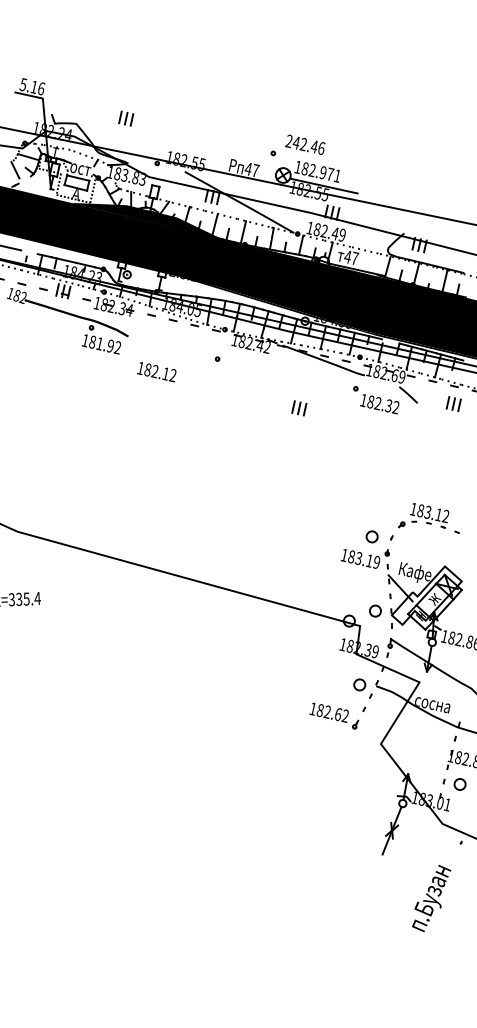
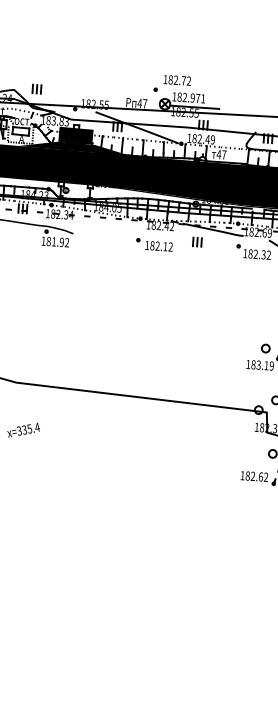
part: (126, 118) -> (37, 89), moved
text: (305, 144) -> (177, 80), 242.46 -> 182.72
fill: (152, 200) -> (75, 135), added
text: (156, 372) -> (158, 246), moved
part: (299, 408) -> (197, 242), moved

